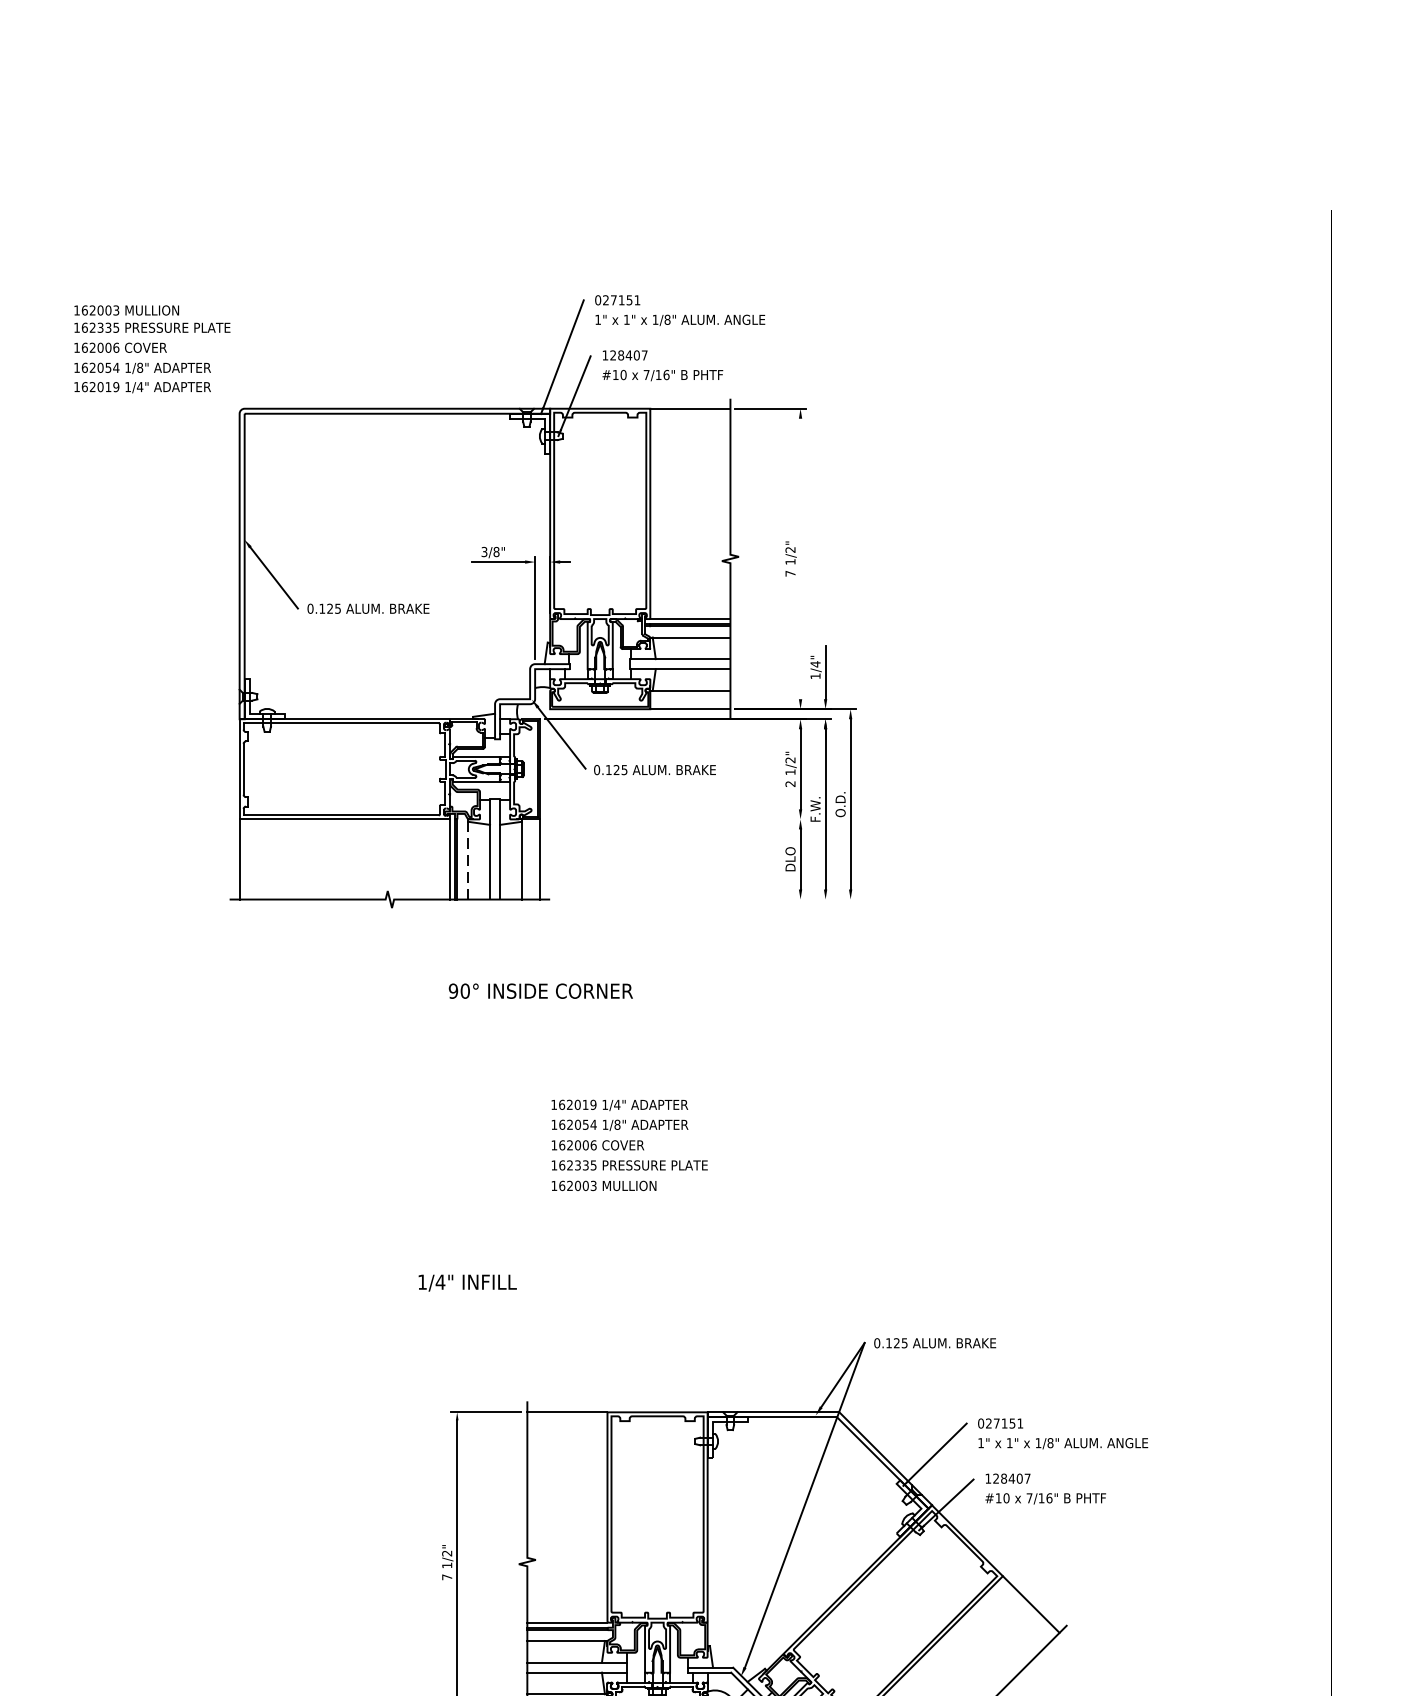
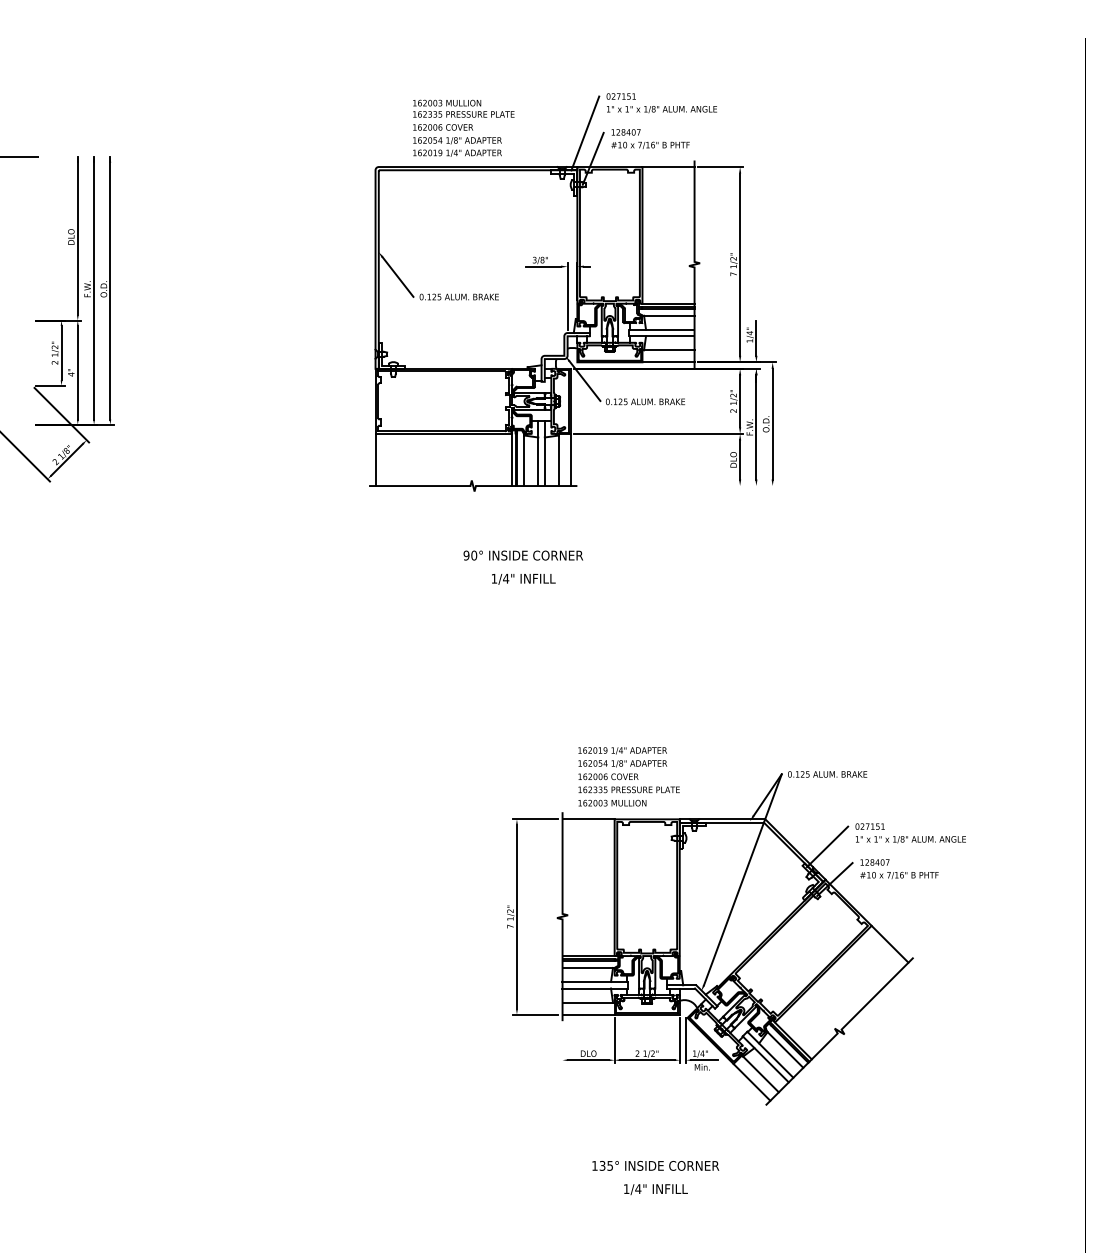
text: (151, 347) -> (463, 127), moved
line: (801, 558) -> (740, 264), added
line: (674, 818) -> (658, 433), added
line: (468, 861) -> (524, 461), dashed -> solid
text: (541, 991) -> (523, 555), moved
text: (628, 1144) -> (628, 776), moved
text: (467, 1283) -> (523, 579), moved

